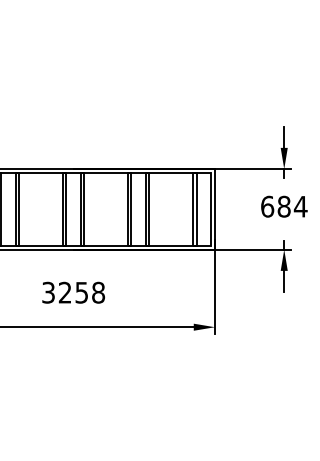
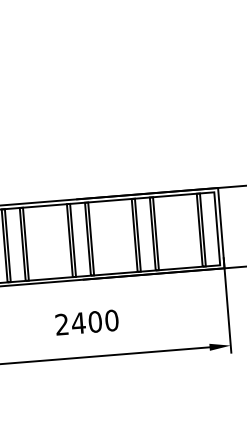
text: (73, 292) -> (86, 322), 3258 -> 2400

